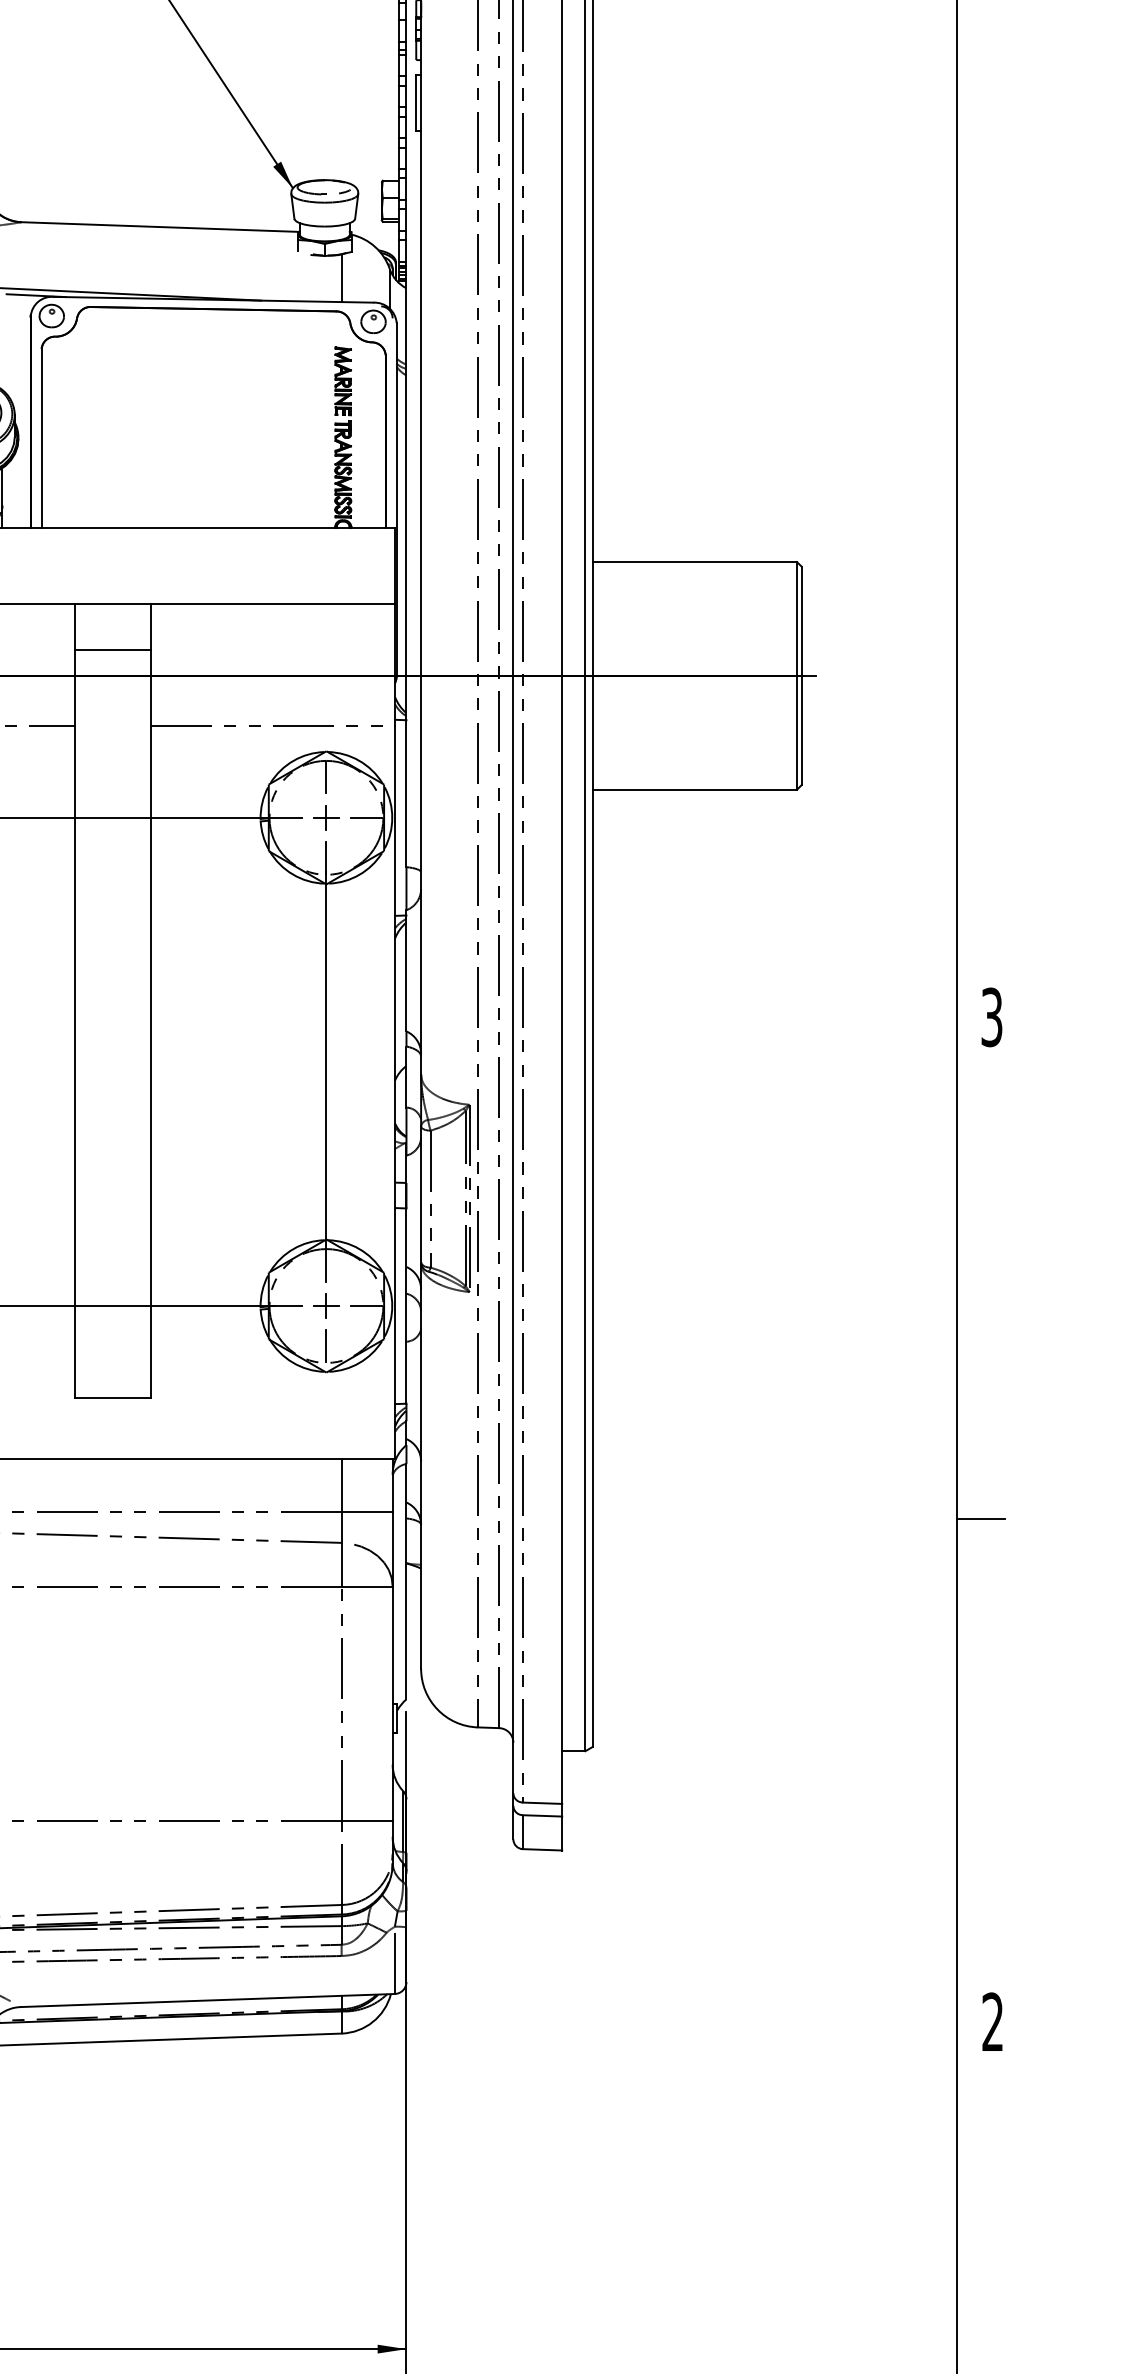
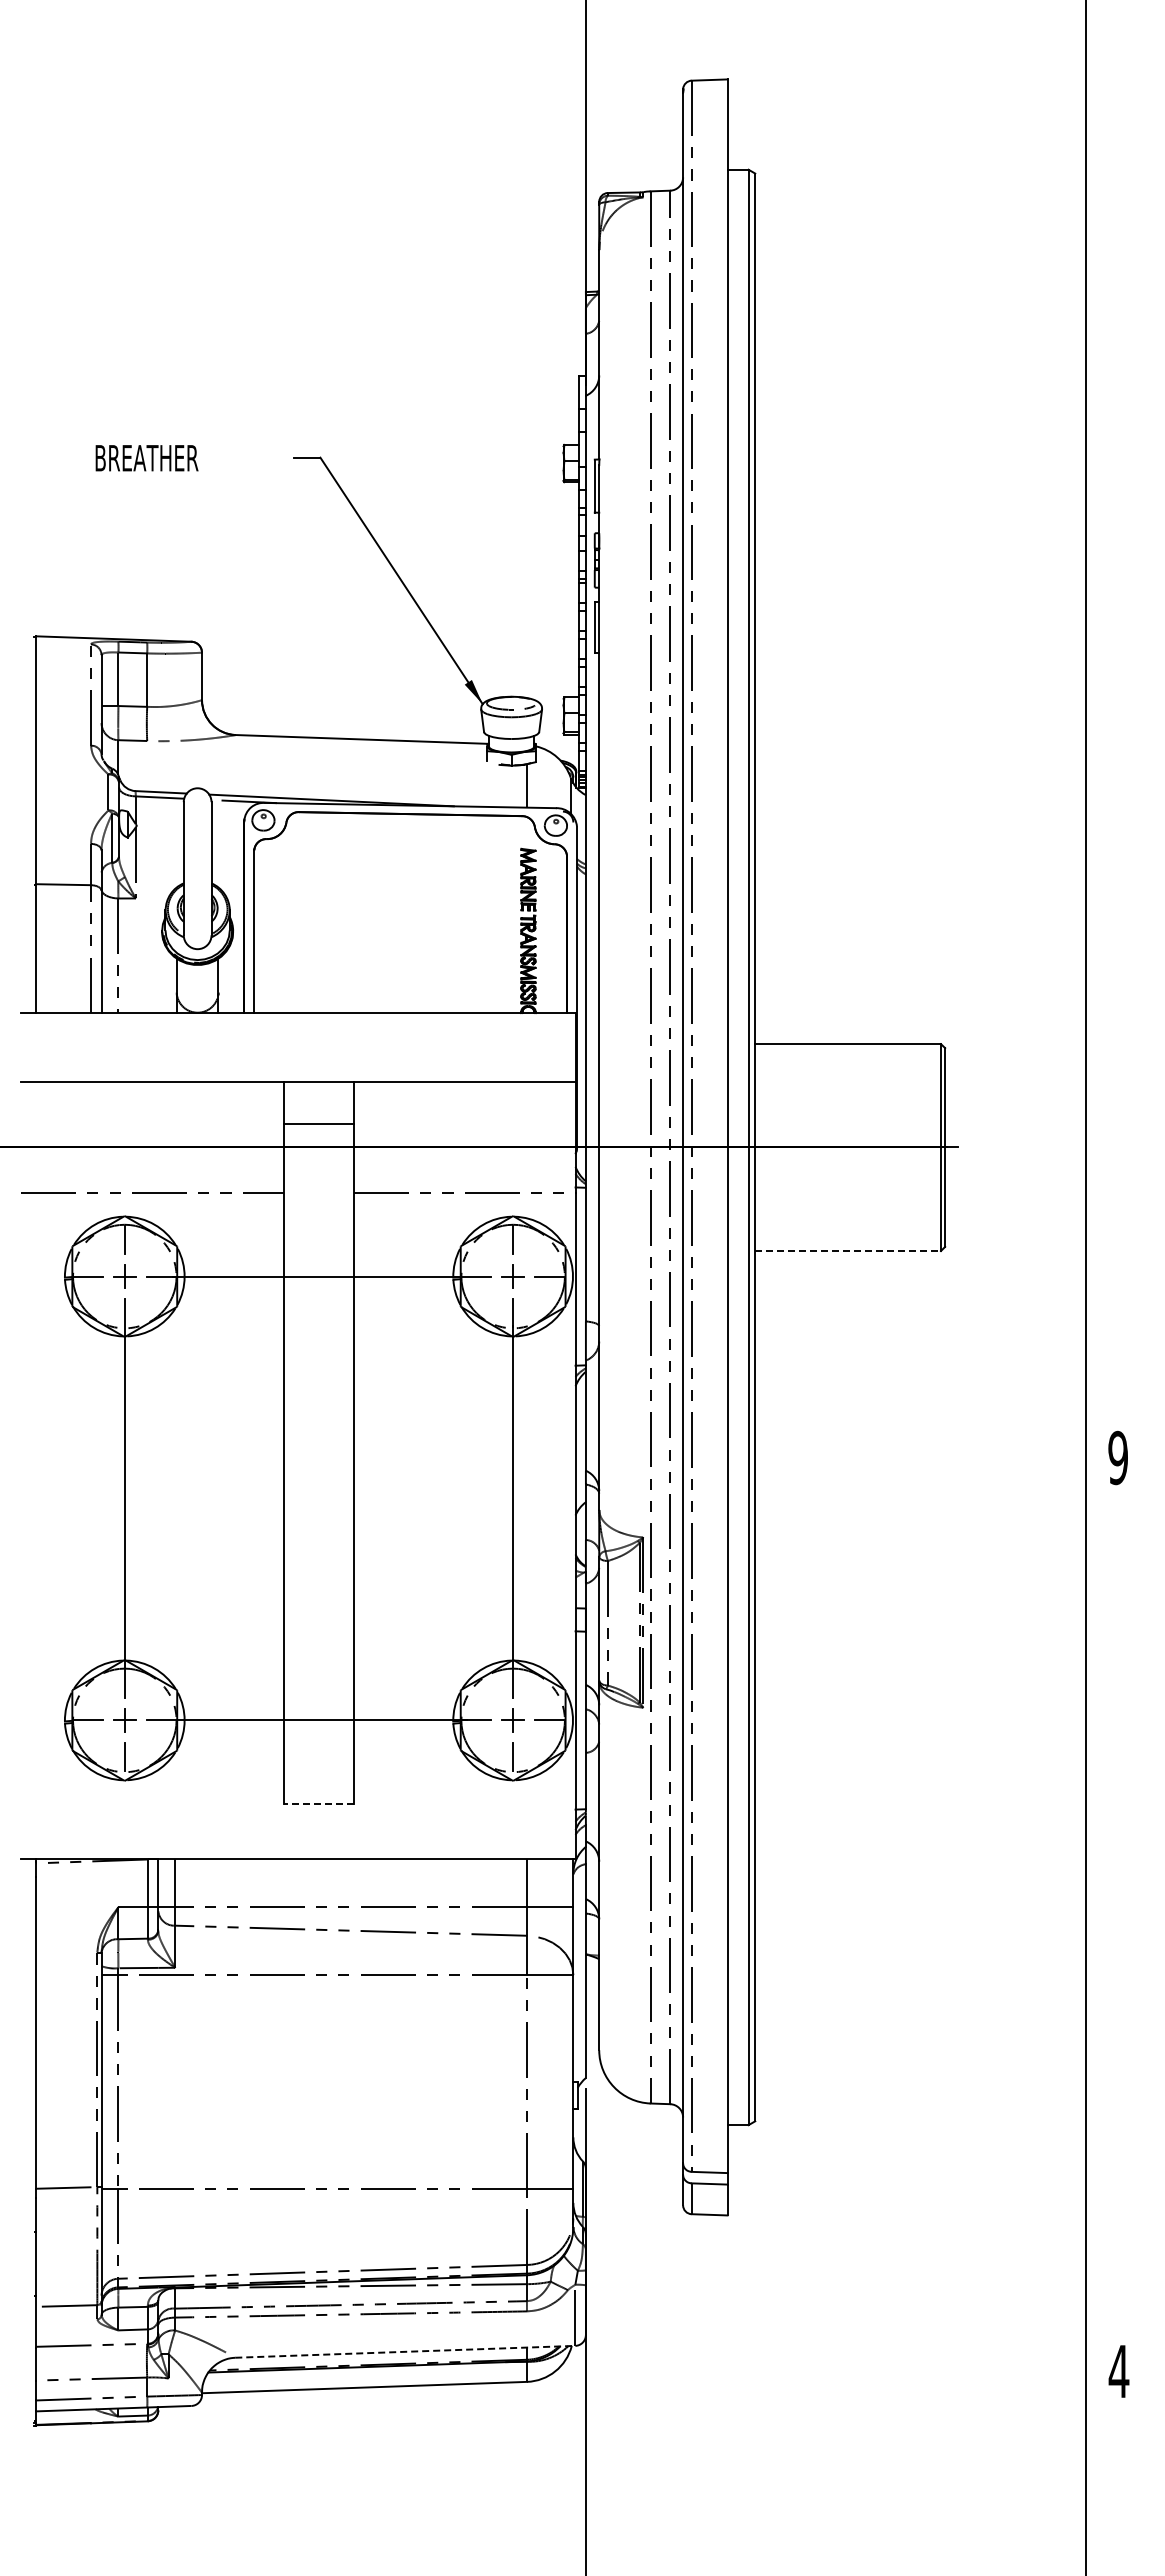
line: (695, 790) -> (848, 1251), solid -> dashed
text: (991, 1016) -> (1117, 1457), 3 -> 9
line: (112, 1397) -> (318, 1803), solid -> dashed
line: (980, 1518) -> (1107, 1913), removed
line: (208, 2000) -> (405, 2351), solid -> dashed
text: (992, 2021) -> (1118, 2370), 2 -> 4

